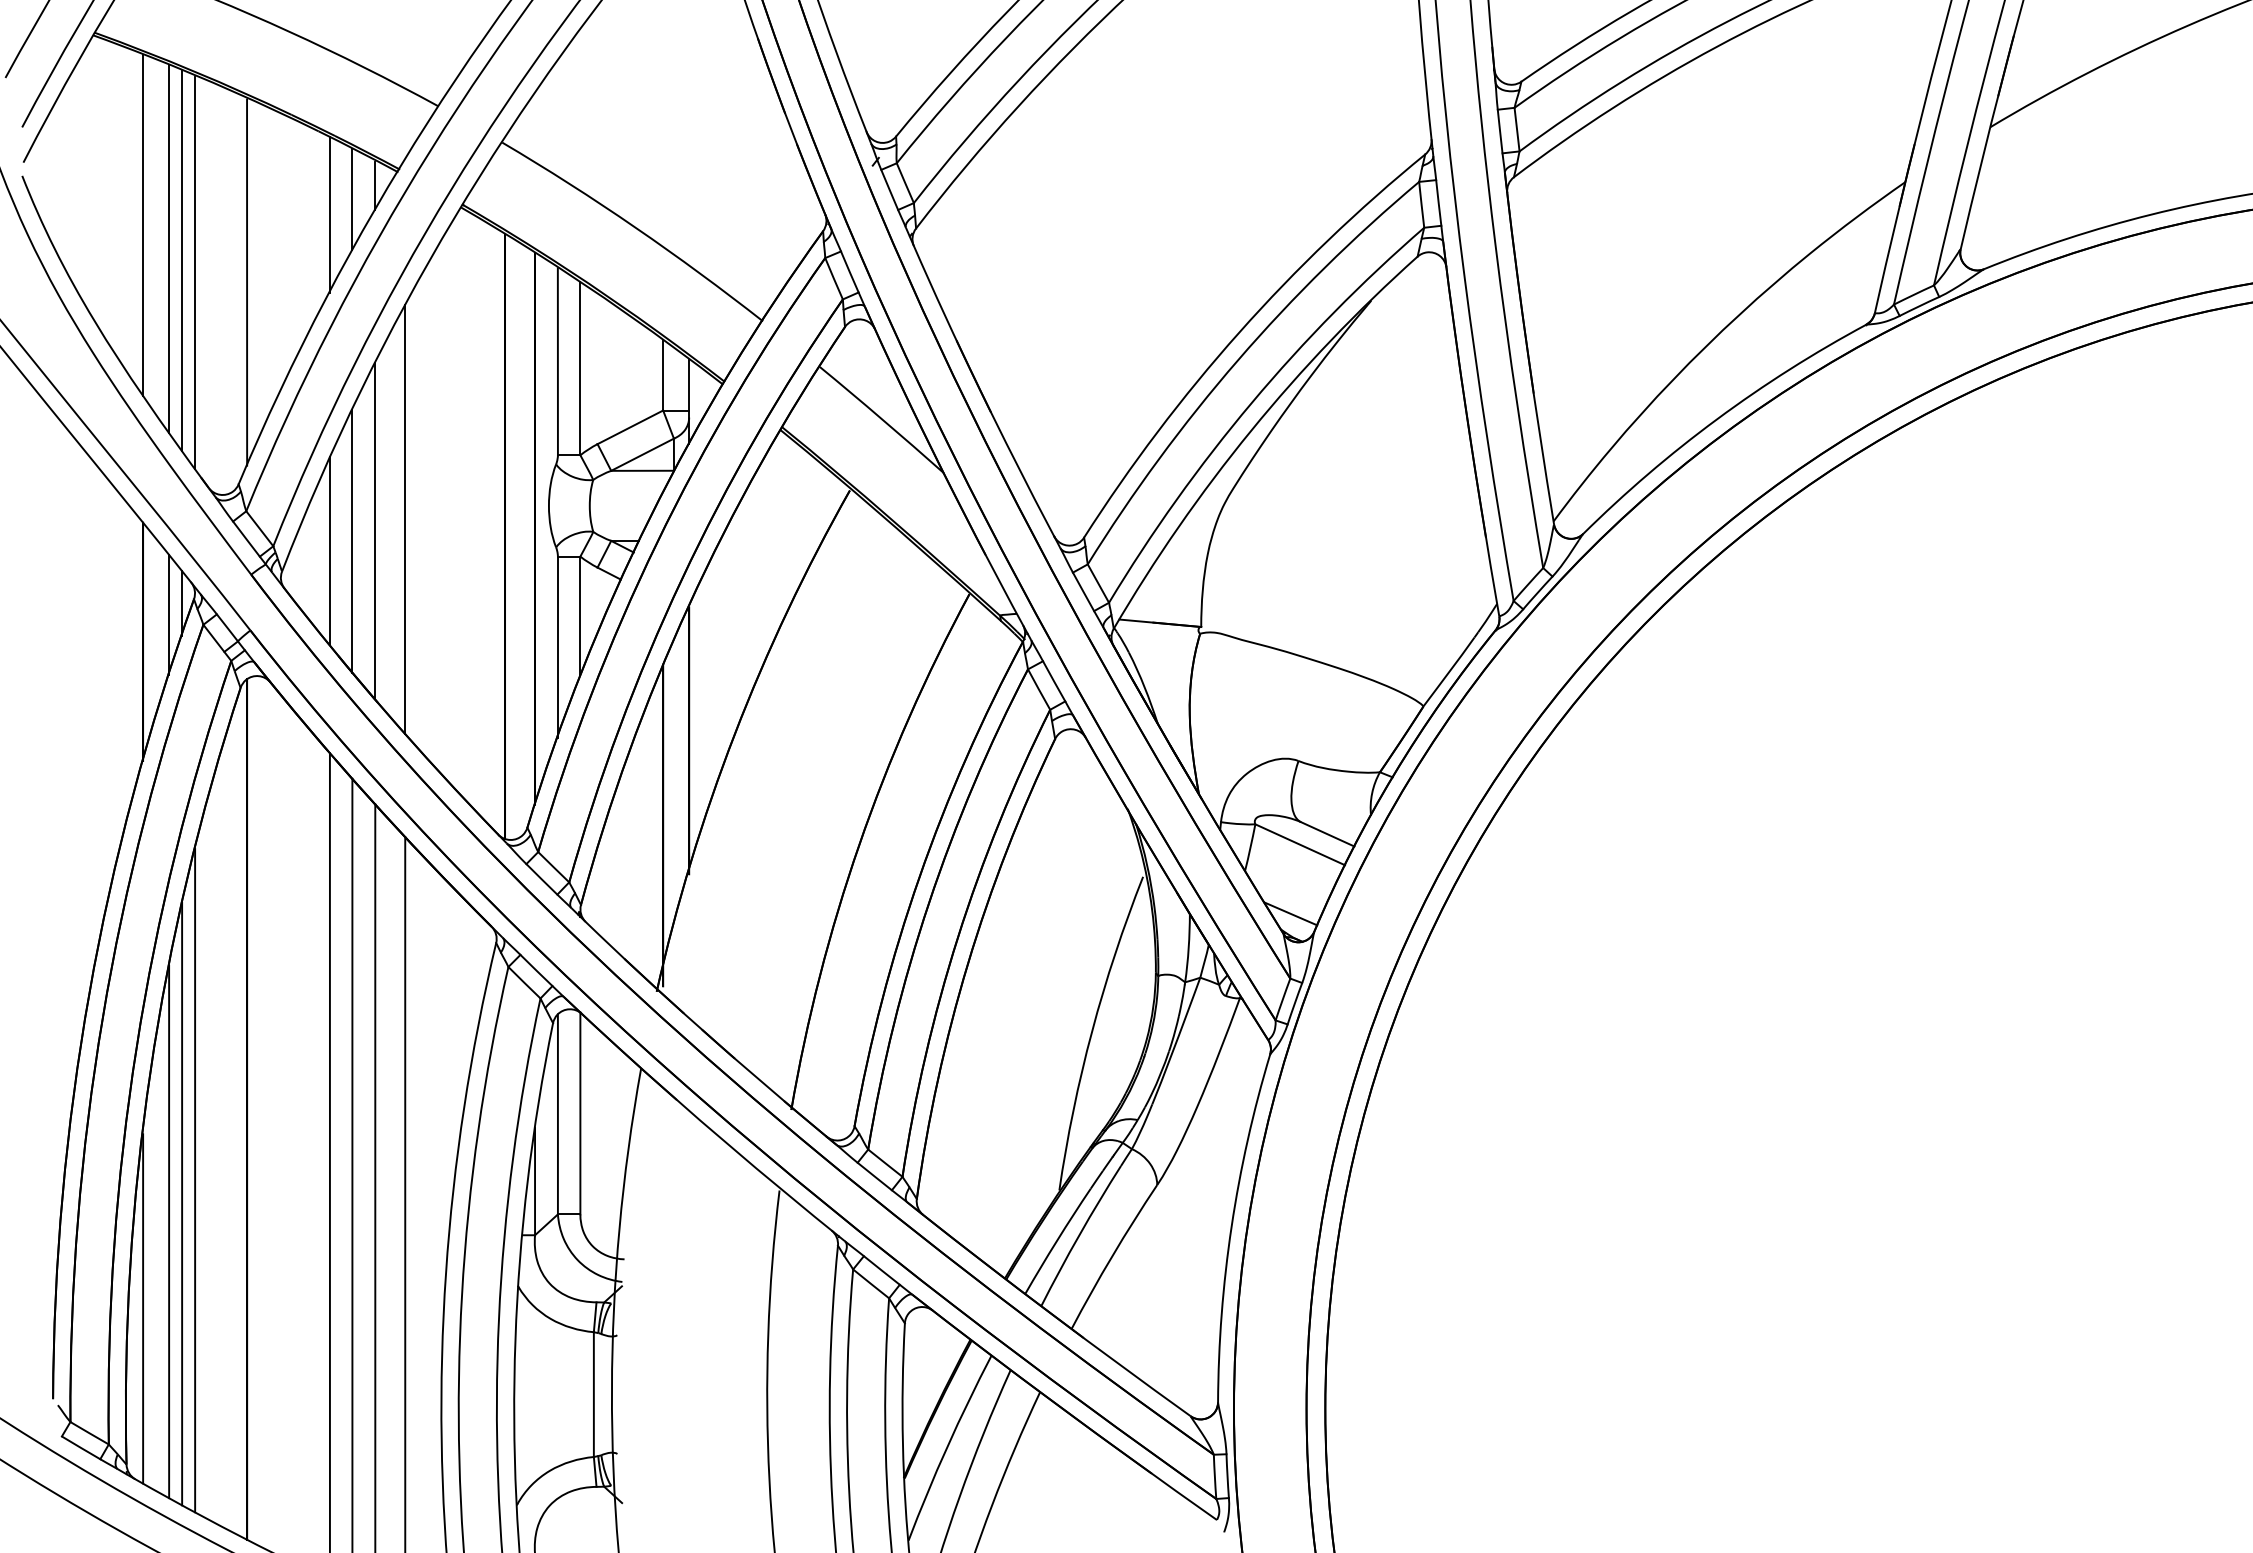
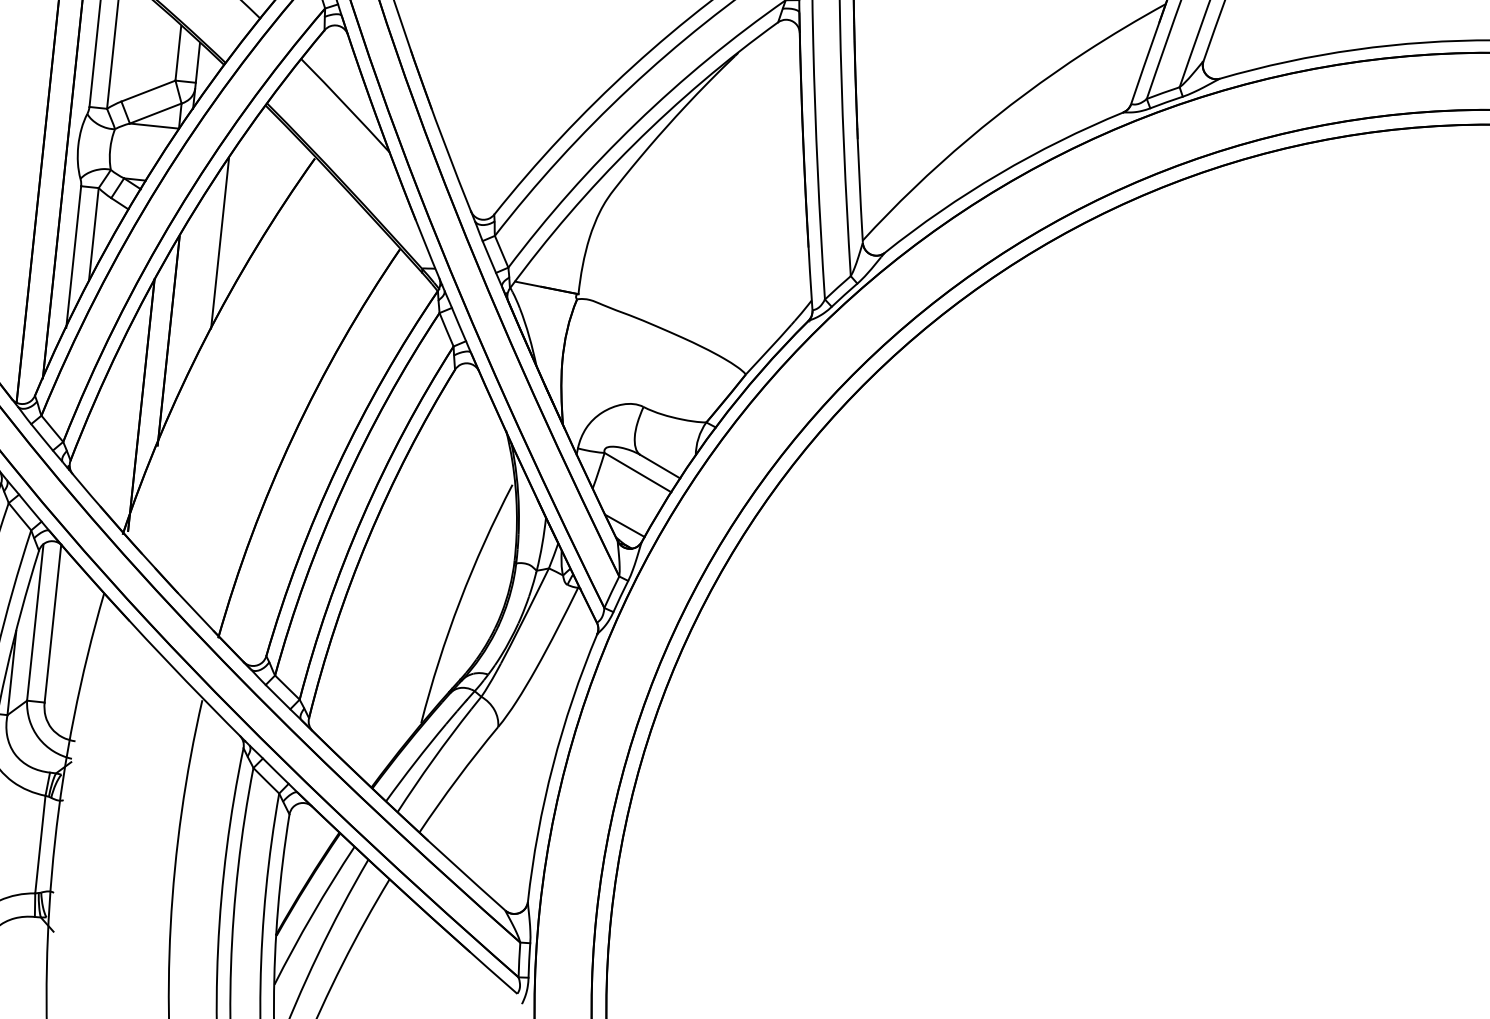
line: (741, 610) -> (220, 243), added

